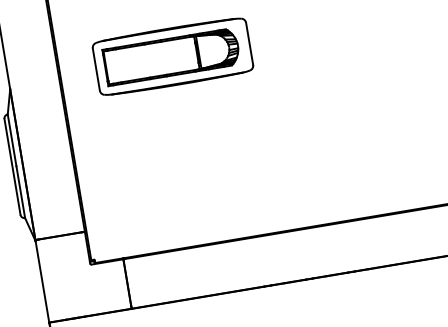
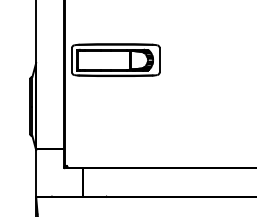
part: (172, 55) -> (115, 59), moved

